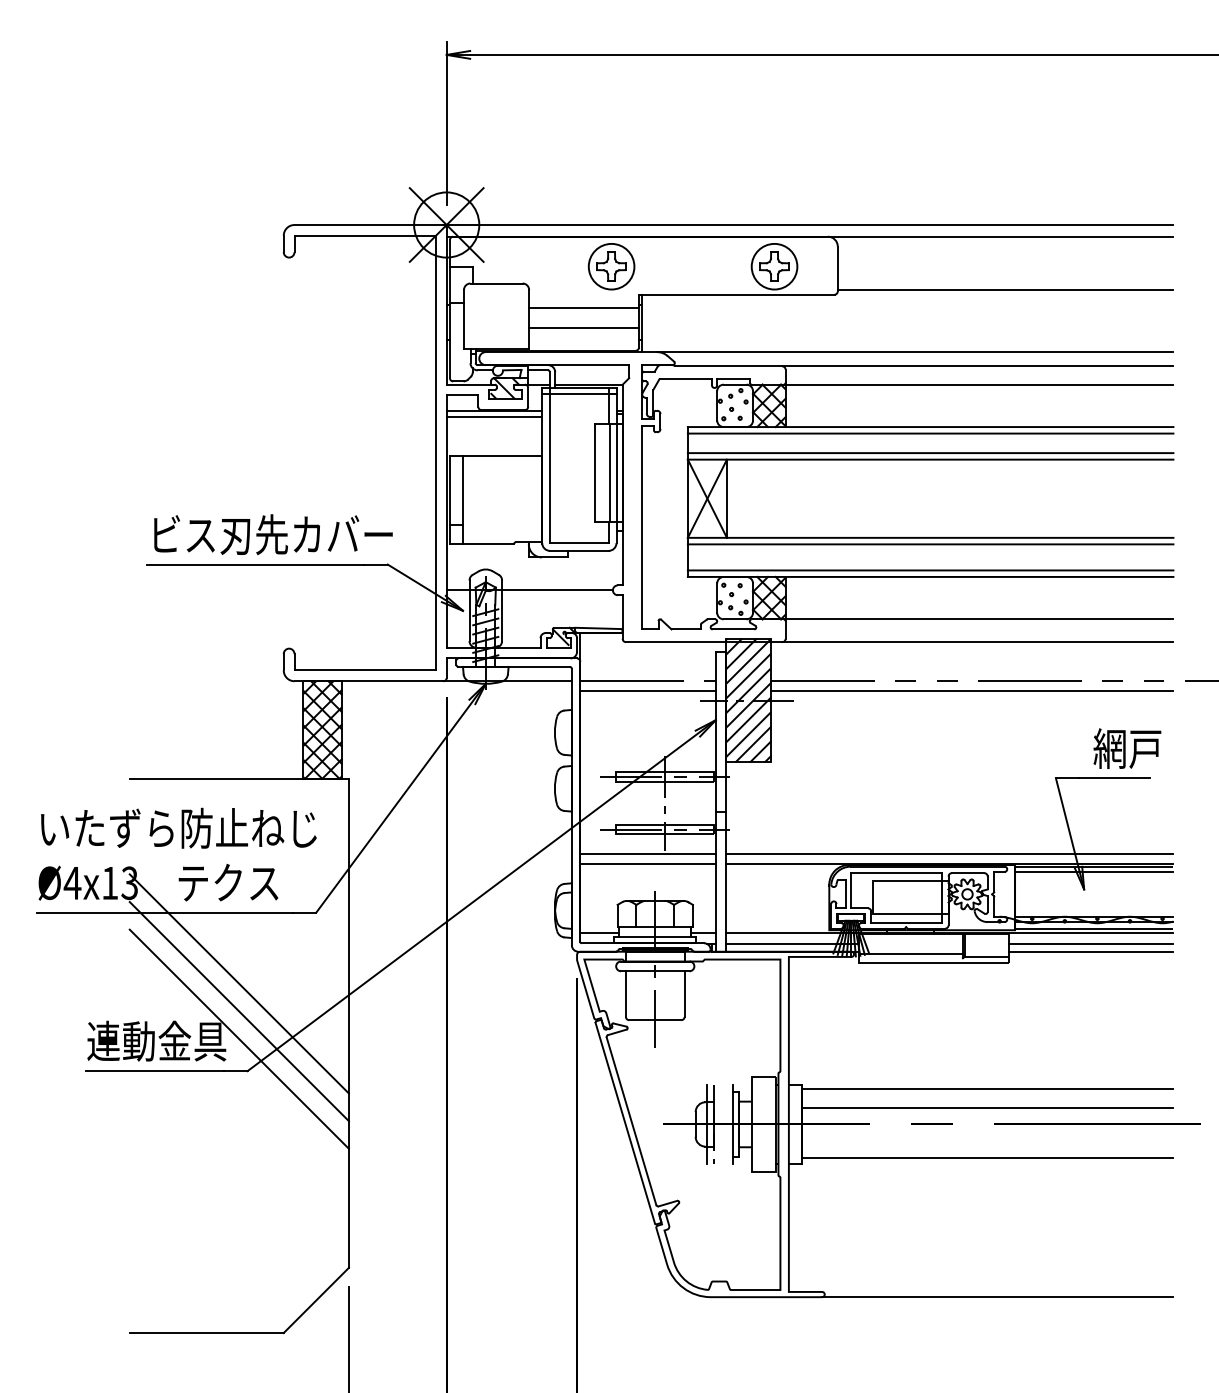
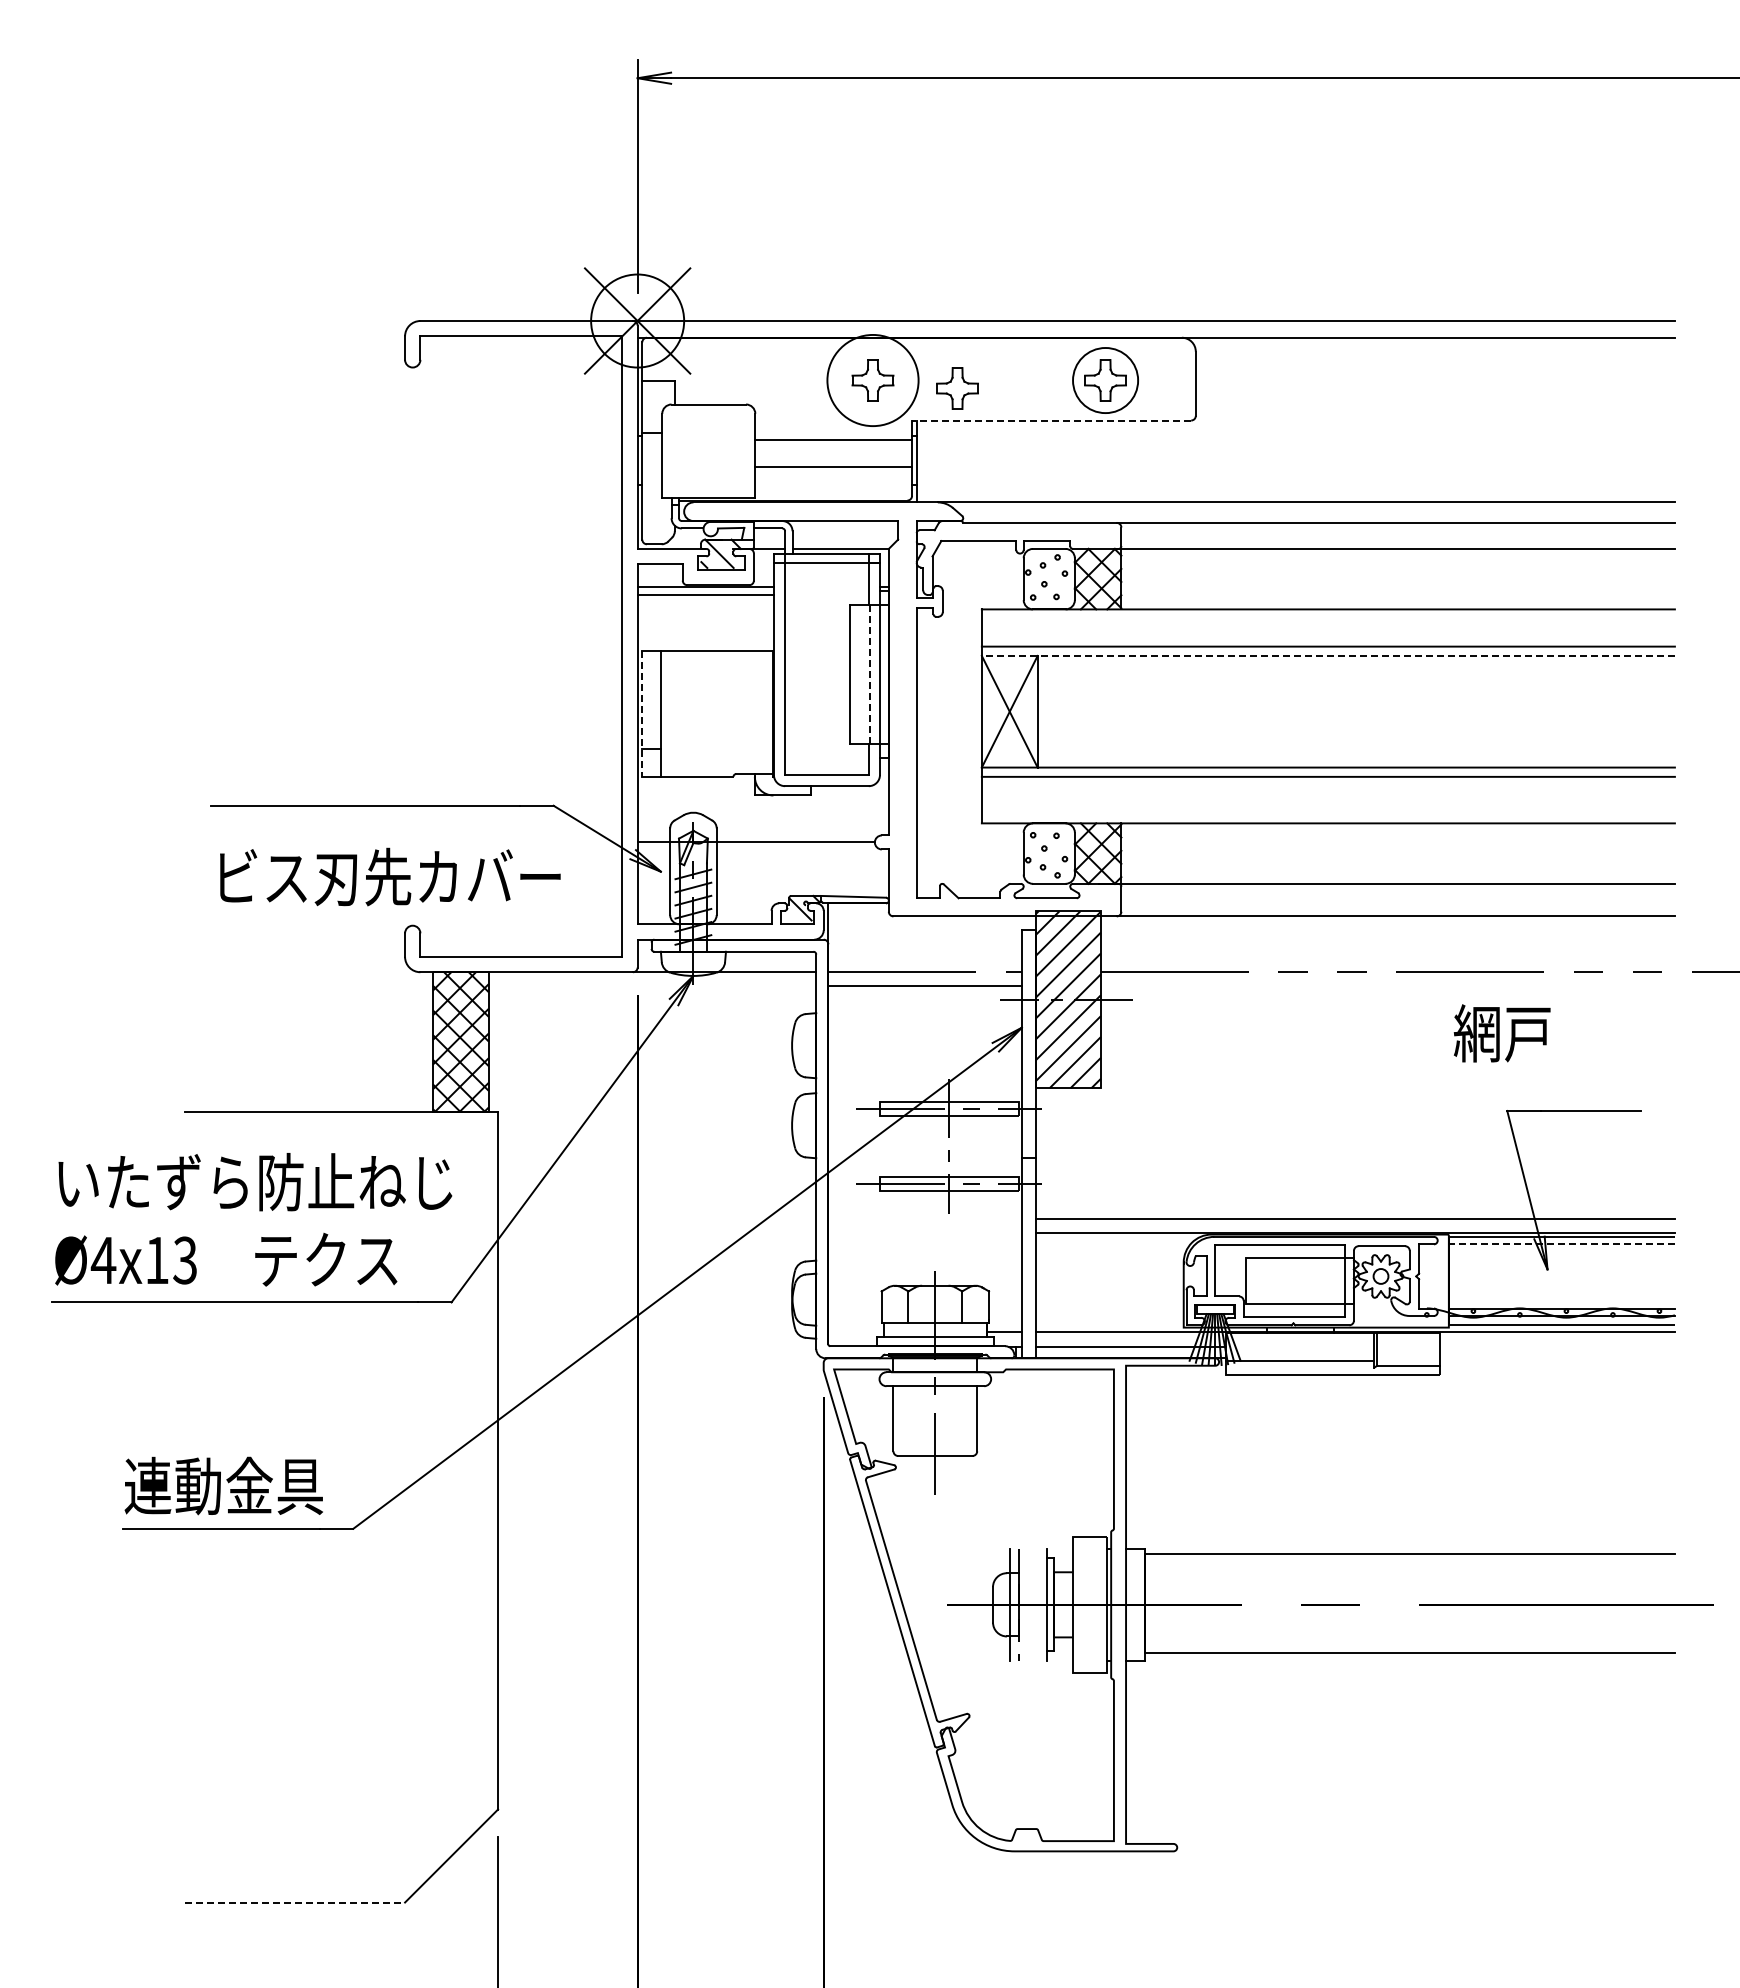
circle: (611, 266) -> (872, 380), size x1.4
part: (670, 272) -> (957, 388), added
line: (1004, 289) -> (1434, 413), removed
line: (736, 294) -> (1051, 420), solid -> dashed
line: (930, 433) -> (1327, 618), removed
line: (930, 459) -> (1328, 655), solid -> dashed
line: (609, 472) -> (870, 674), solid -> dashed
line: (450, 500) -> (642, 714), solid -> dashed
text: (273, 534) -> (390, 876), moved
line: (930, 570) -> (1327, 814), removed
line: (972, 690) -> (1387, 985), removed
text: (1126, 748) -> (1501, 1033), moved
line: (647, 853) -> (924, 1218), removed
line: (647, 863) -> (924, 1232), removed
line: (1093, 872) -> (1561, 1244), solid -> dashed
line: (600, 933) -> (856, 1332), removed
line: (1090, 944) -> (1556, 1347), removed
line: (1090, 951) -> (1556, 1358), removed
line: (239, 983) -> (341, 1403), removed
line: (239, 1011) -> (341, 1443), removed
line: (239, 1038) -> (341, 1482), removed
line: (987, 1108) -> (1409, 1581), removed
line: (997, 1297) -> (1423, 1851), removed
line: (207, 1332) -> (295, 1902), solid -> dashed

